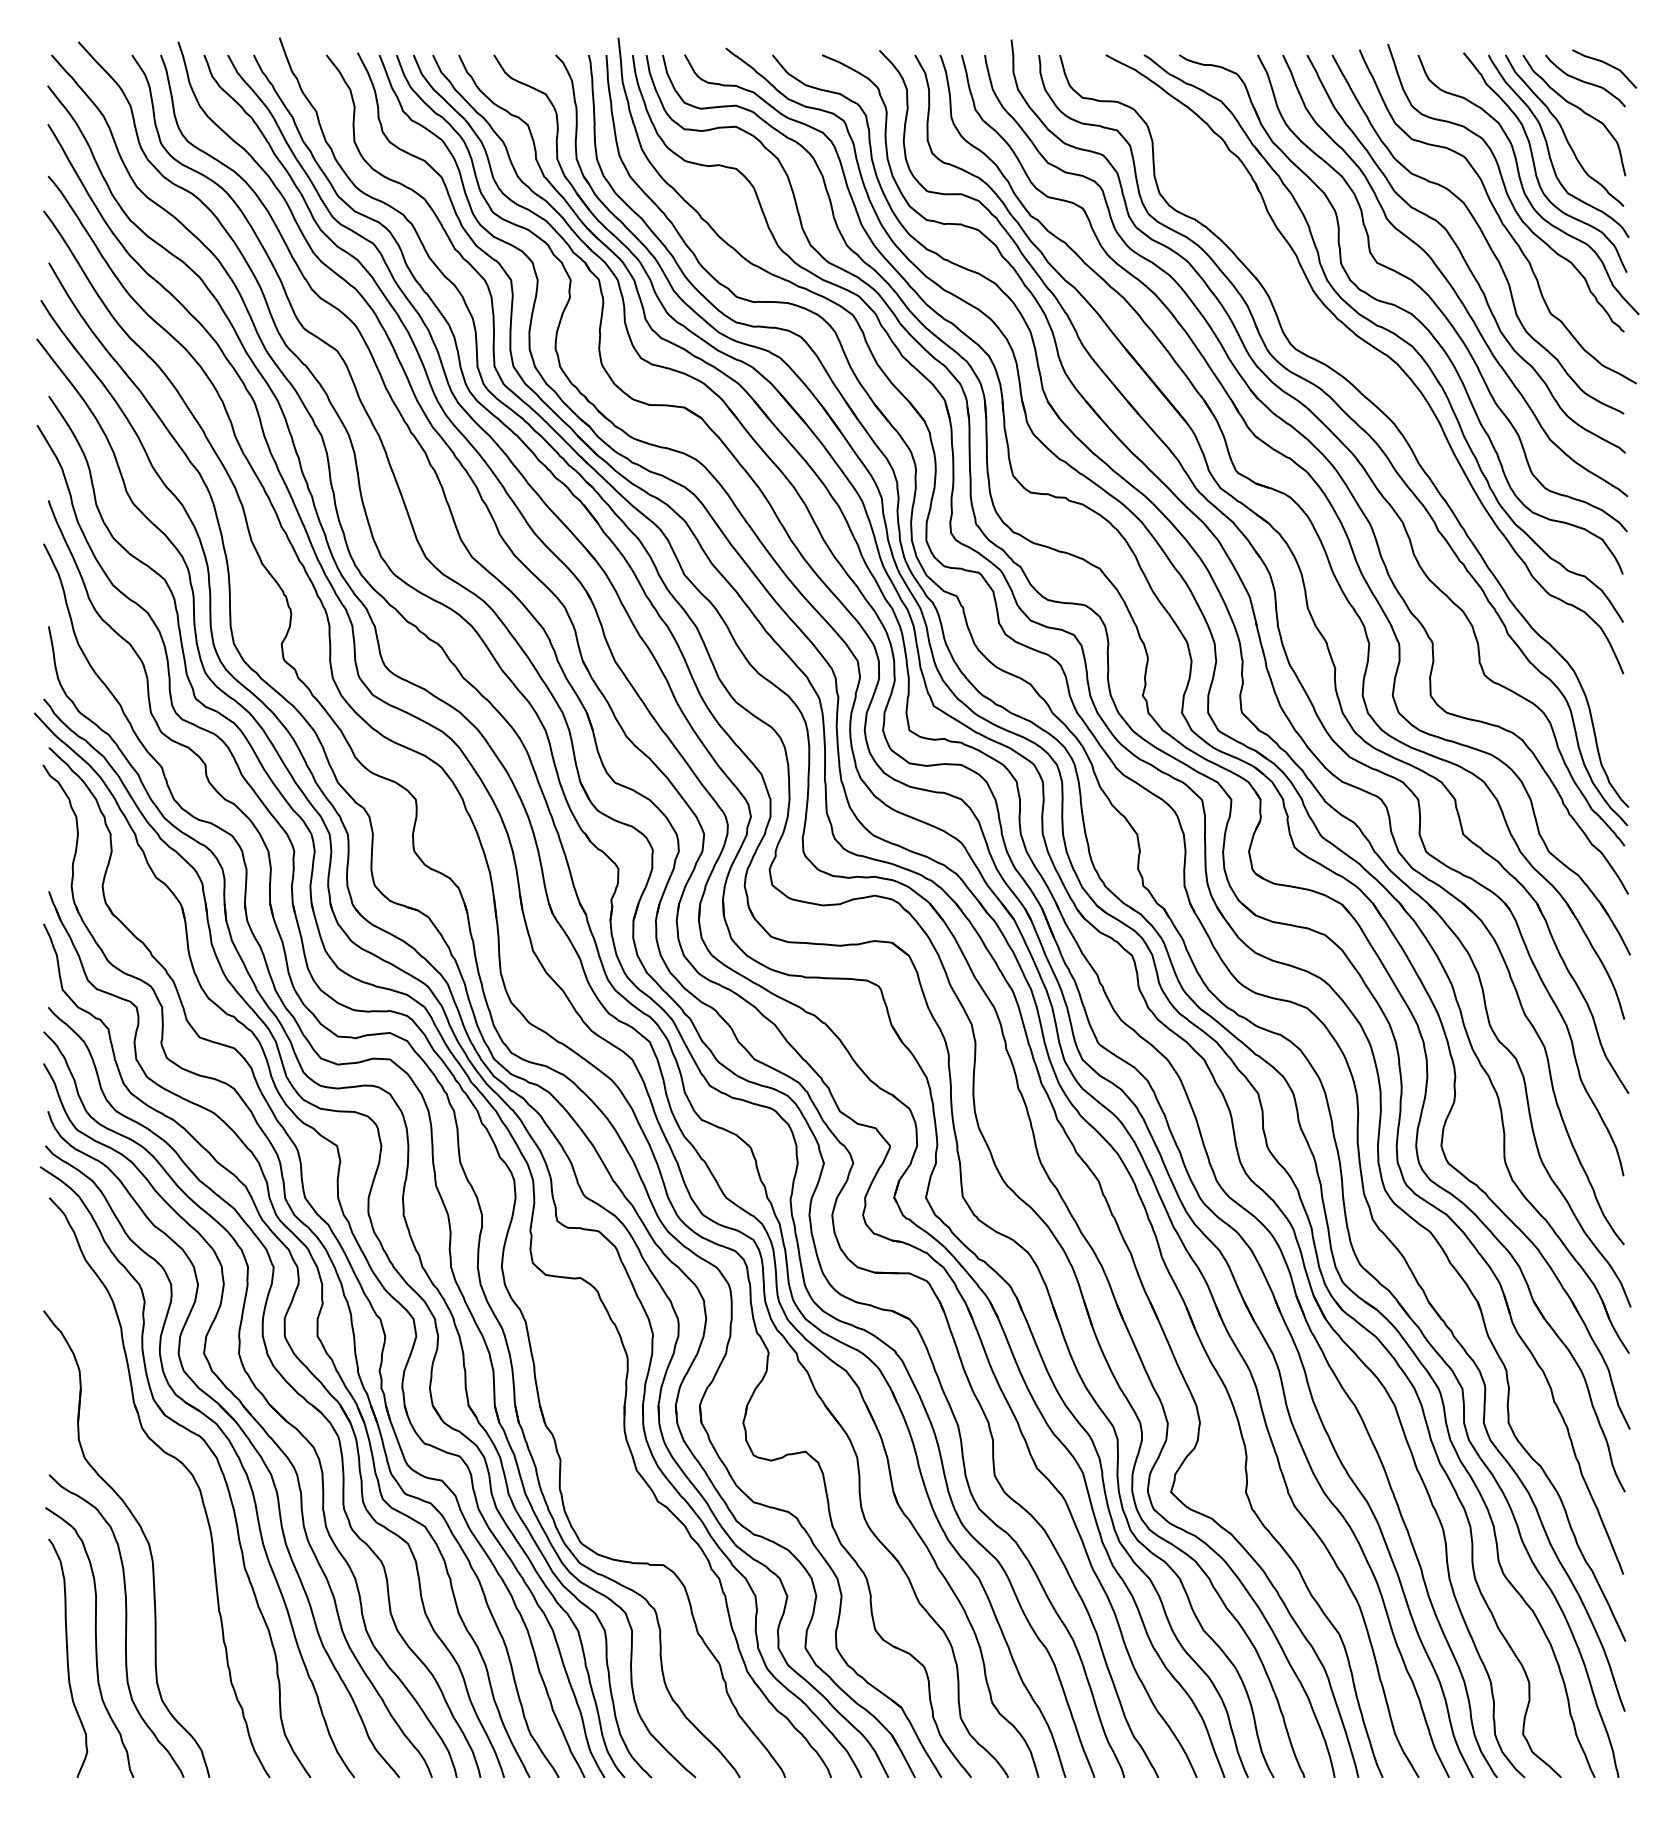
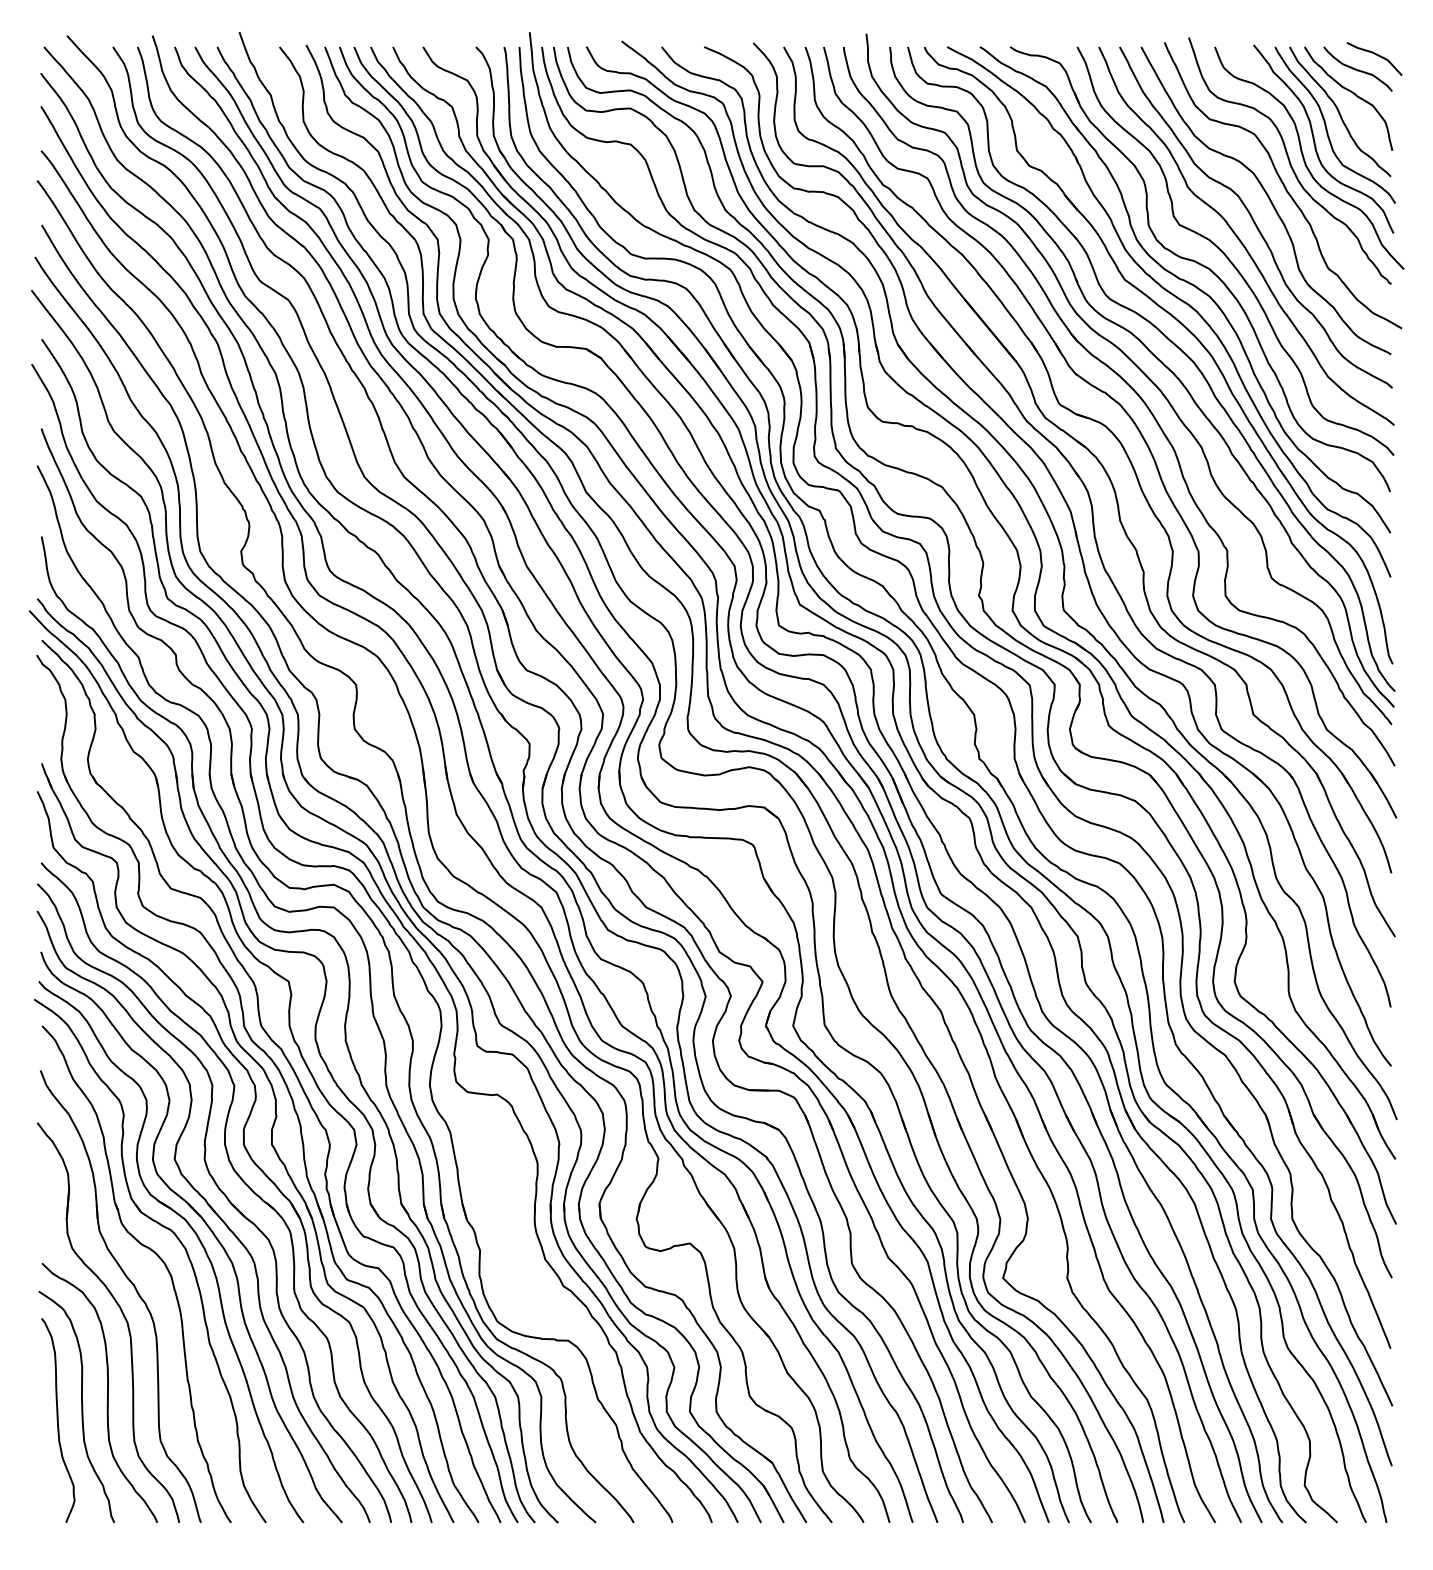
part: (1378, 378) -> (1180, 324), added
part: (157, 1504) -> (134, 1288), added

